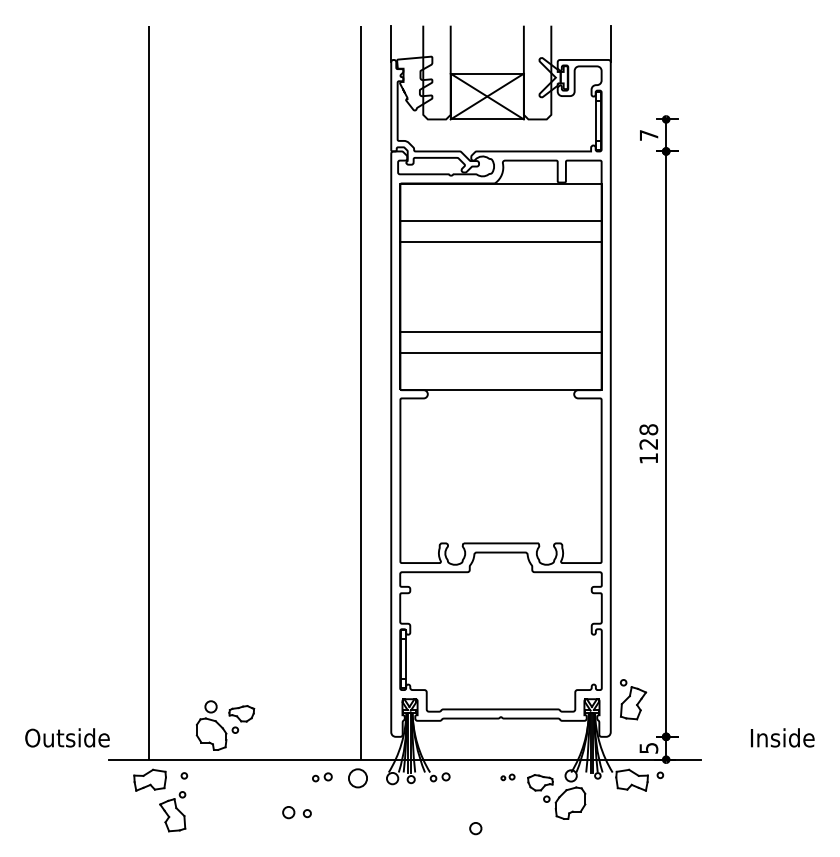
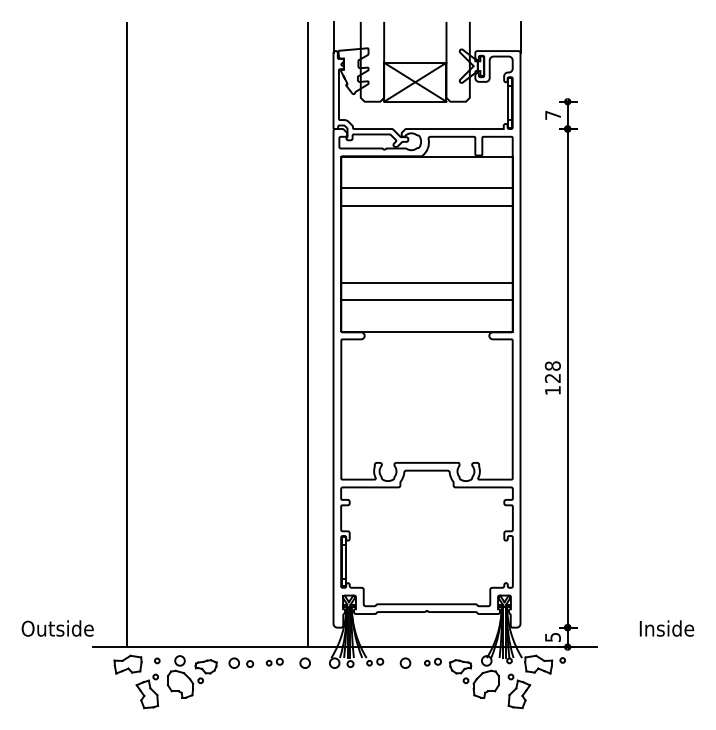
part: (633, 699) -> (519, 691), moved
part: (225, 725) -> (192, 676), moved
part: (507, 777) -> (432, 662), size x1.43
circle: (357, 778) -> (304, 663), size x0.62
part: (296, 812) -> (240, 663), moved
circle: (475, 828) -> (405, 663), moved

